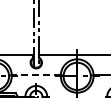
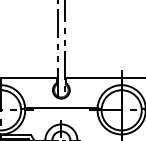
line: (36, 75) -> (61, 109), dashed -> solid

